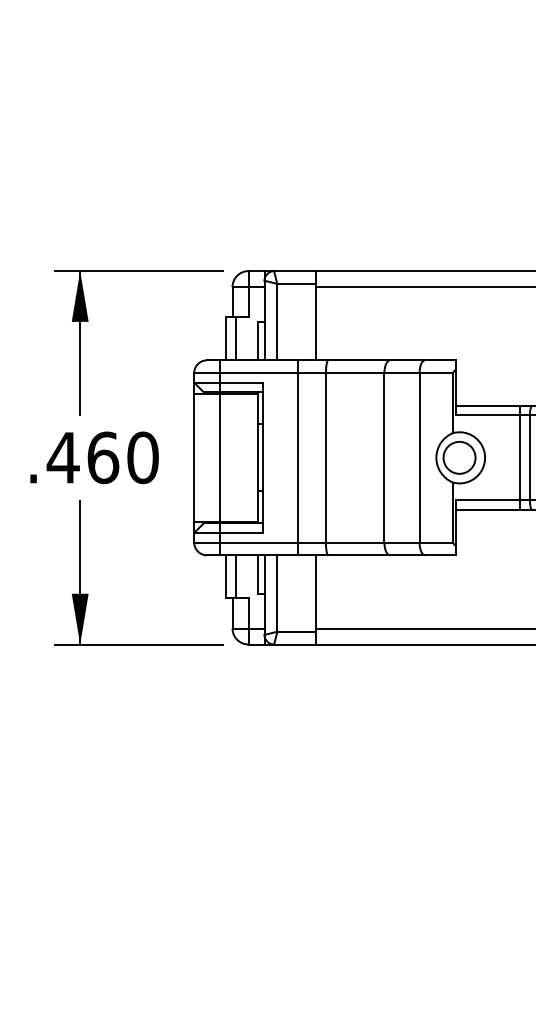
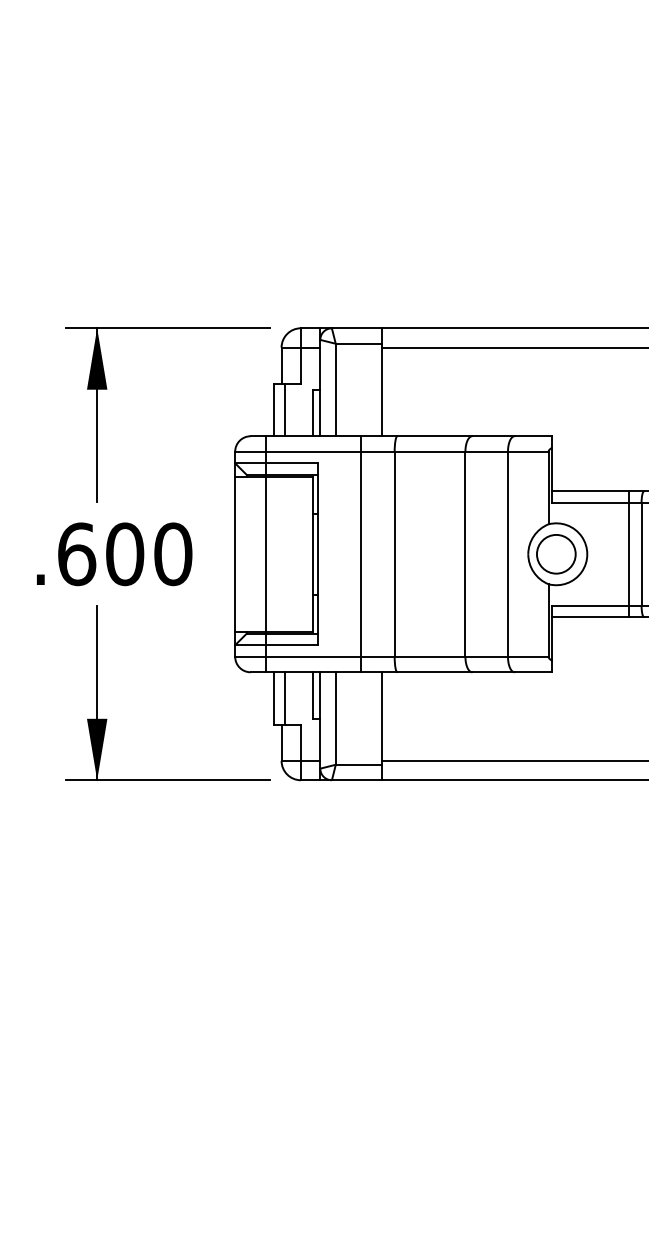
text: (82, 457) -> (99, 553), .460 -> .600

